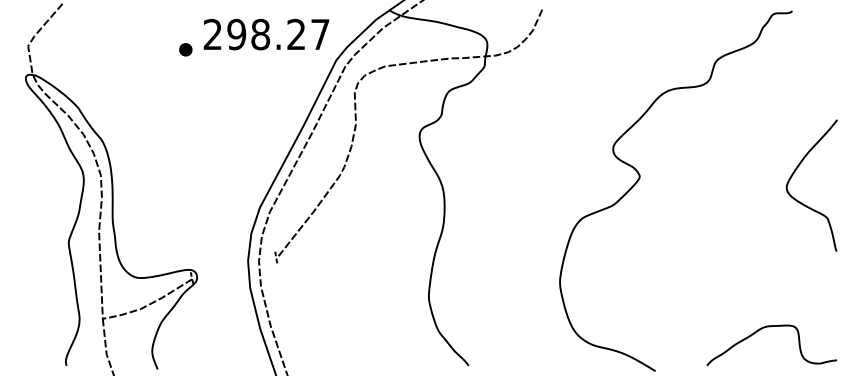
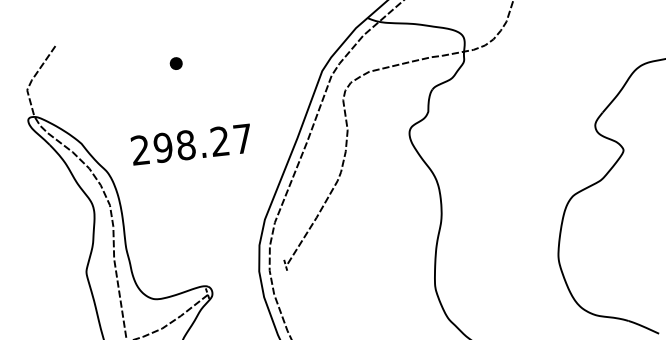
text: (266, 34) -> (191, 144), moved
part: (185, 49) -> (175, 63), moved

